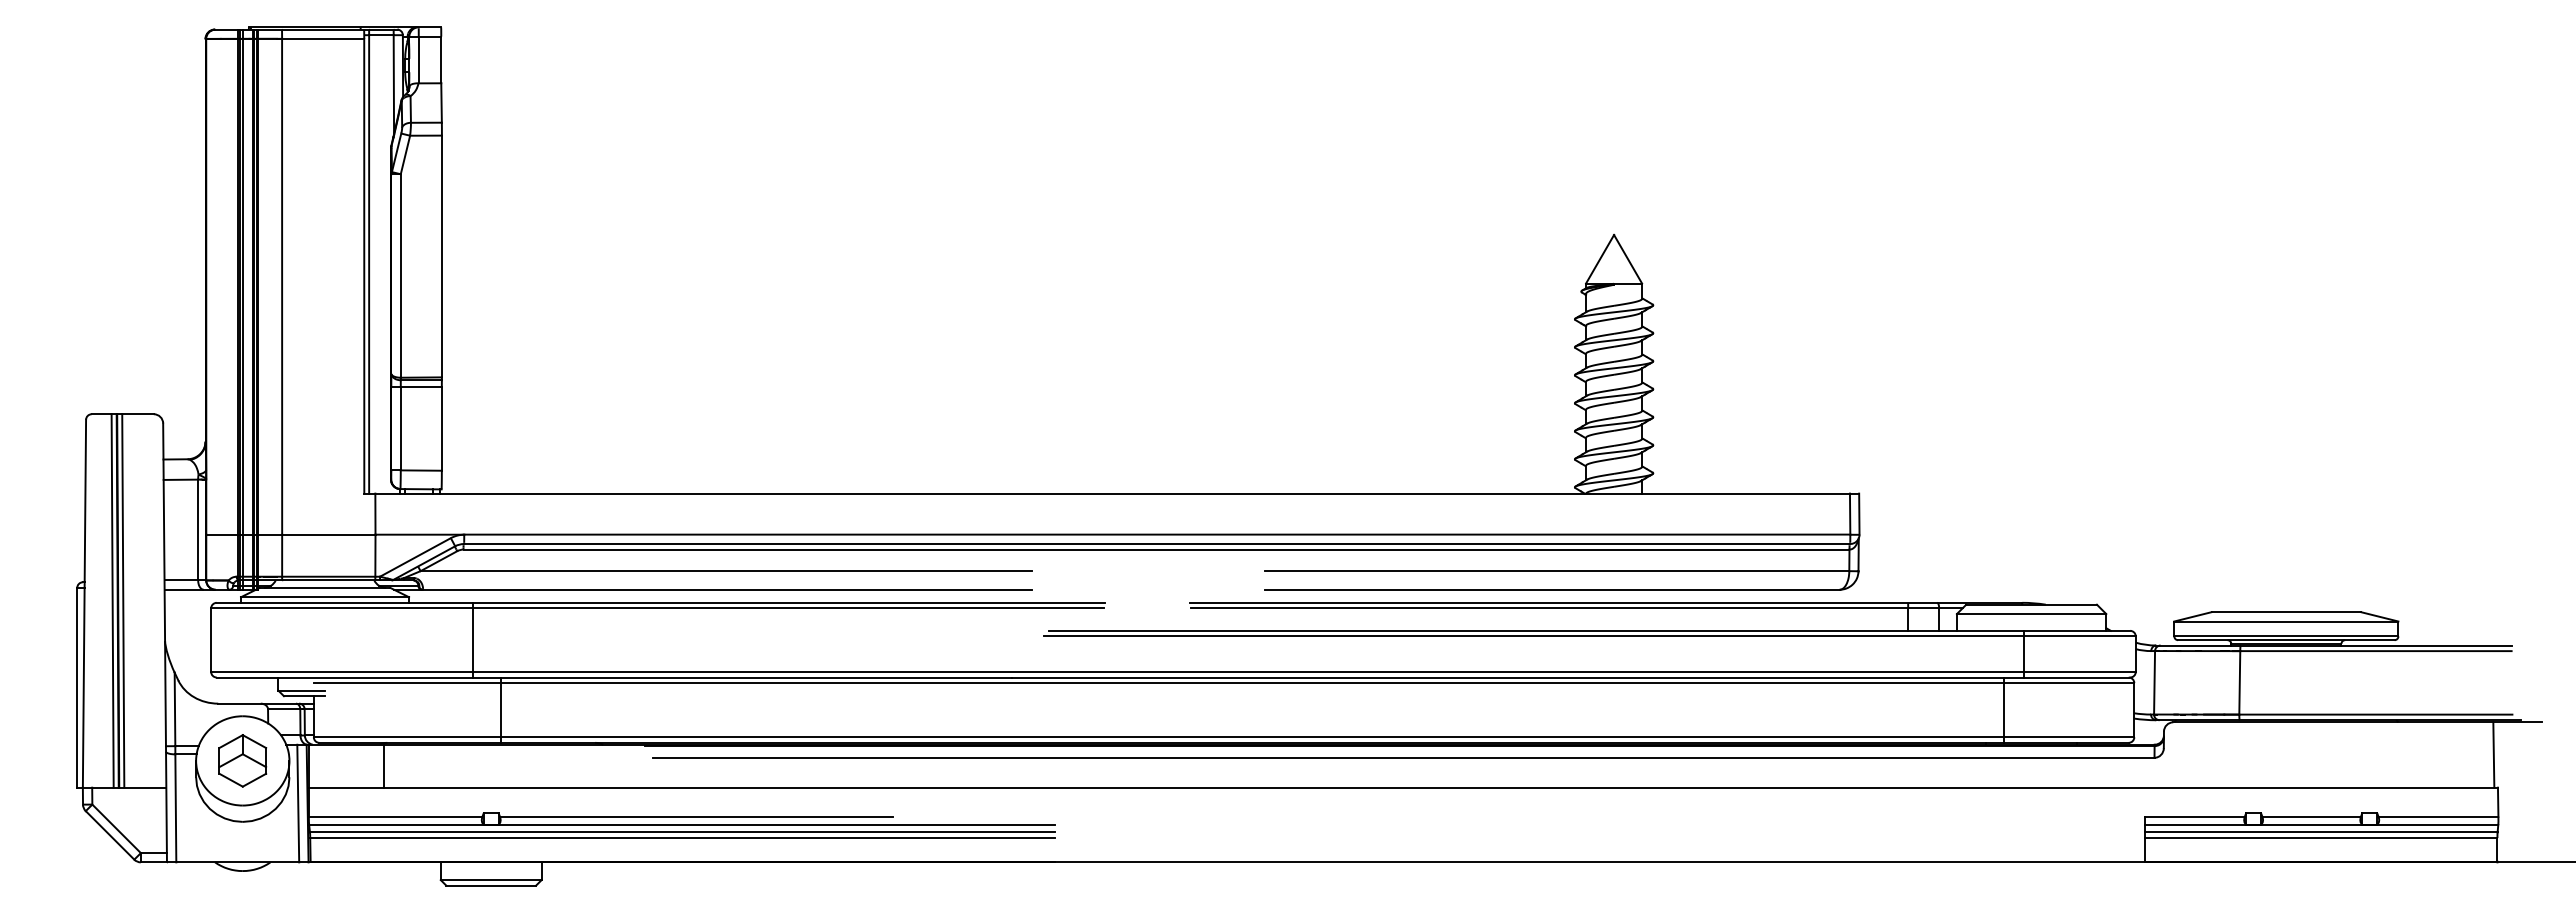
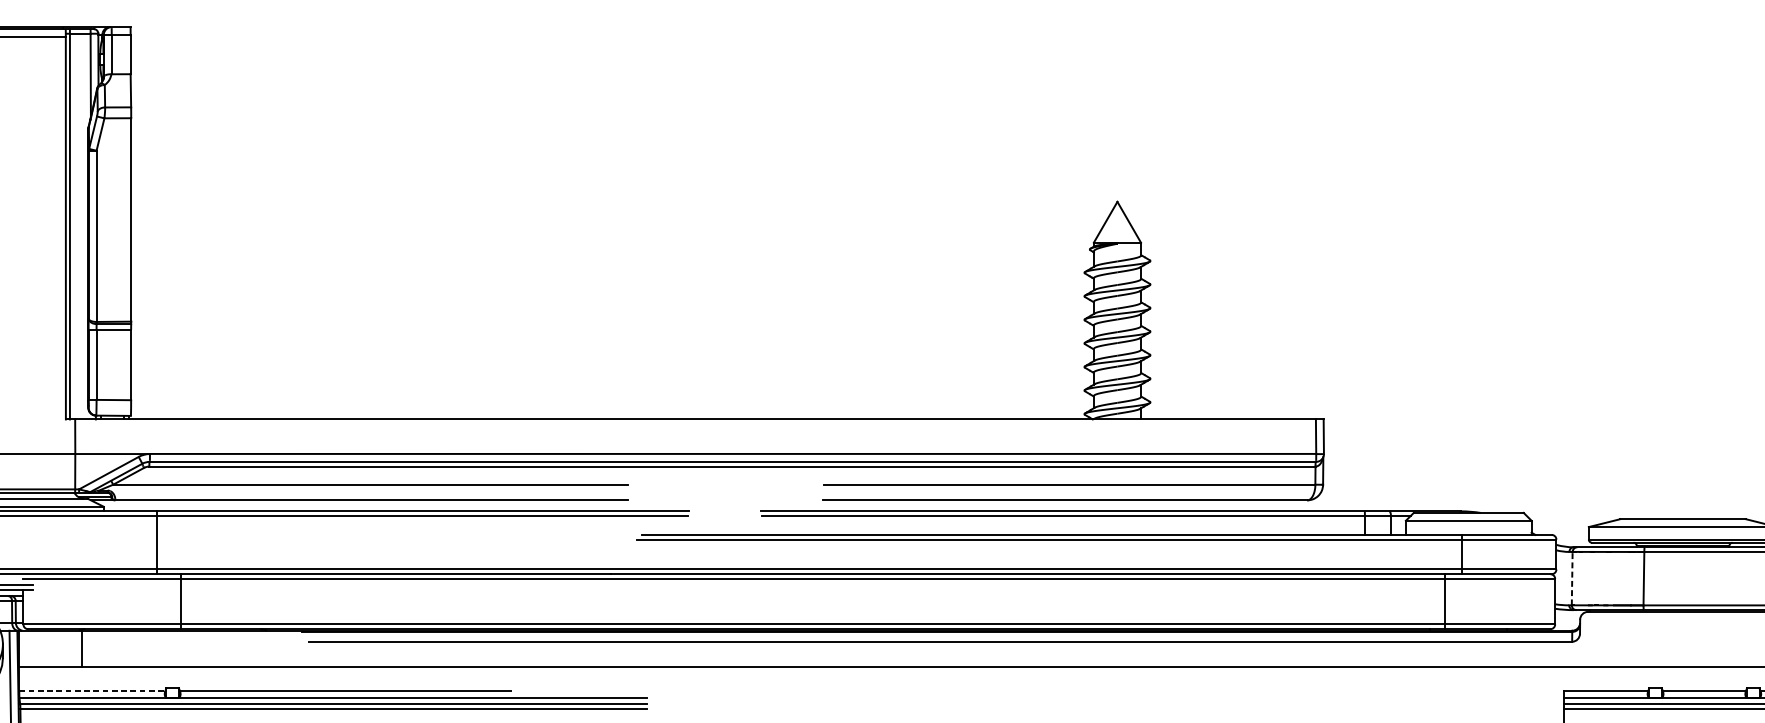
line: (2154, 682) -> (1572, 578), solid -> dashed
line: (395, 816) -> (92, 691), solid -> dashed

